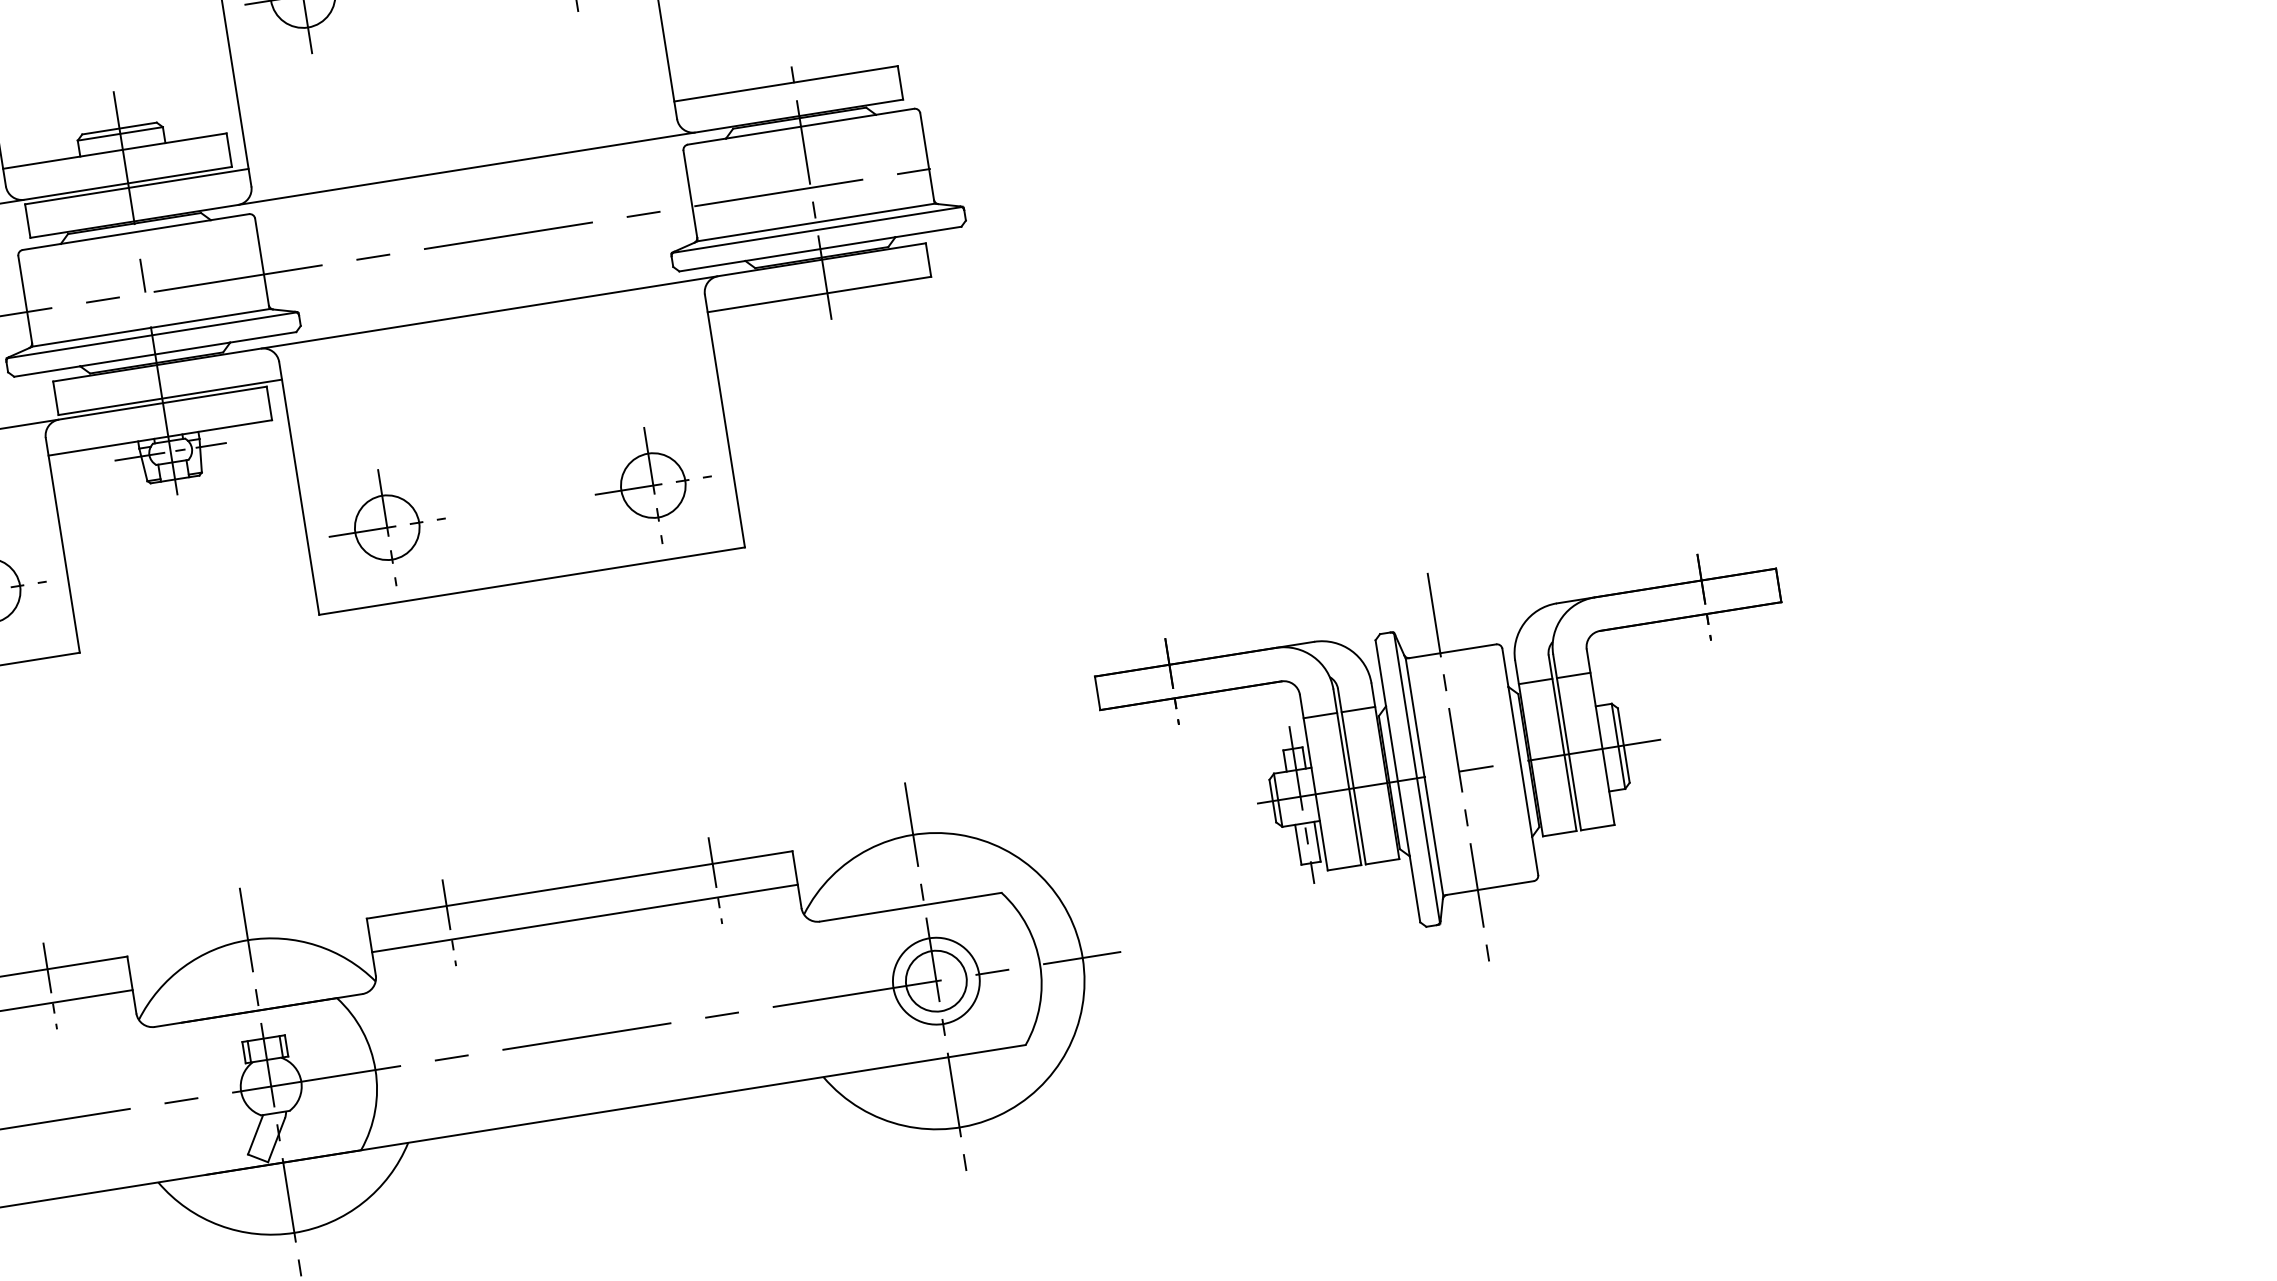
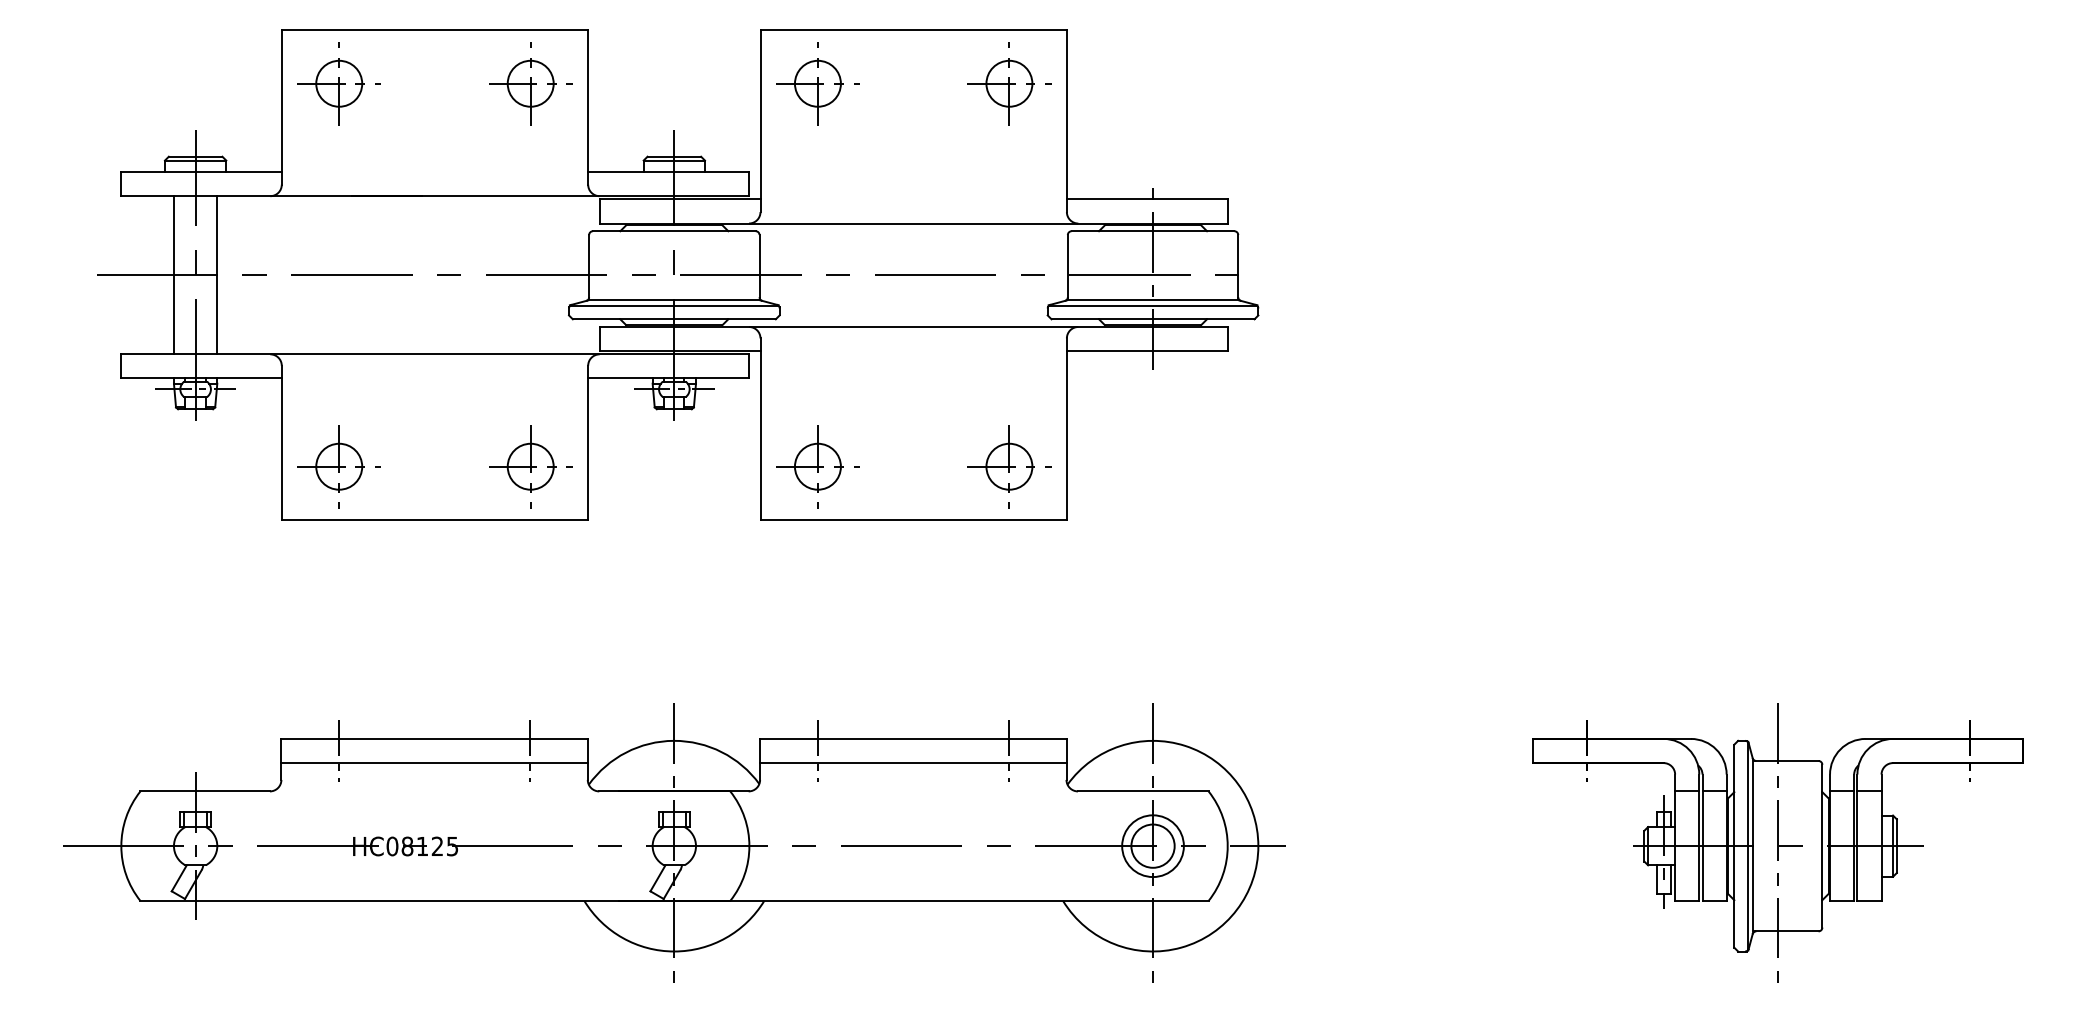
part: (1457, 766) -> (1777, 842), moved

